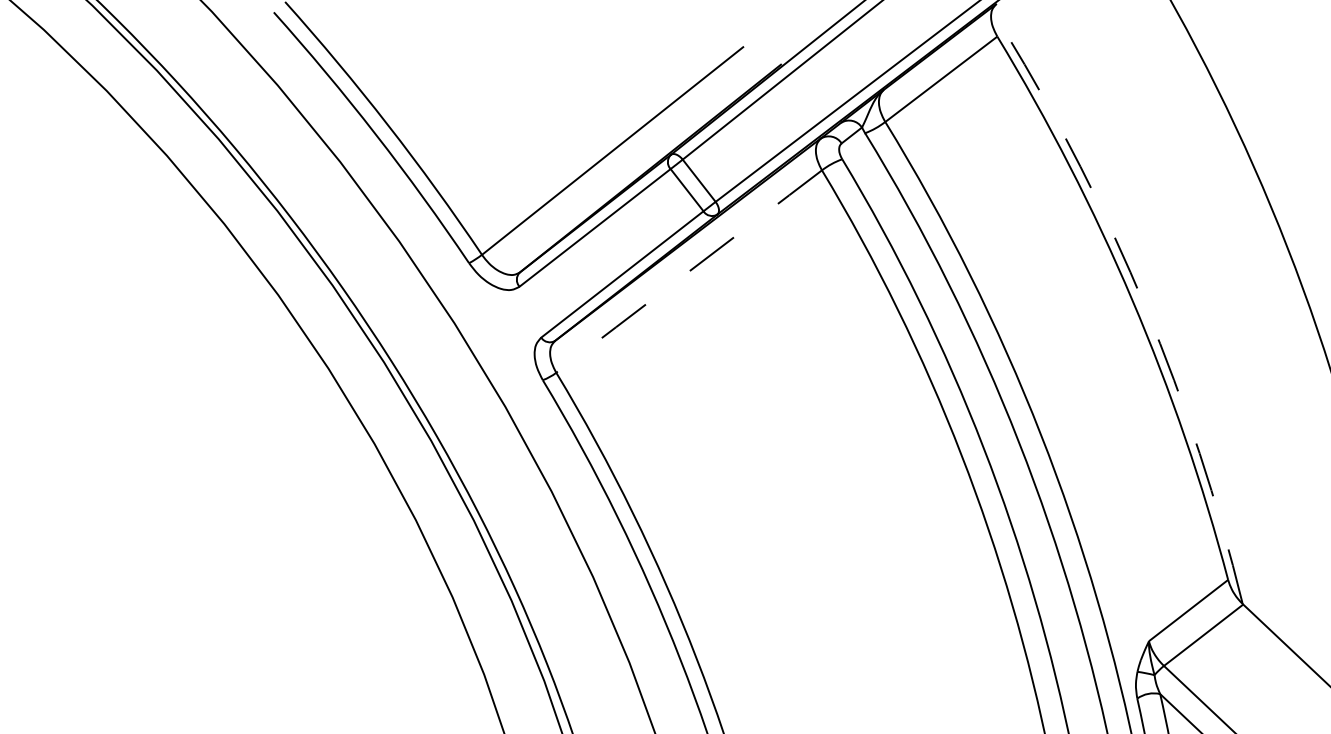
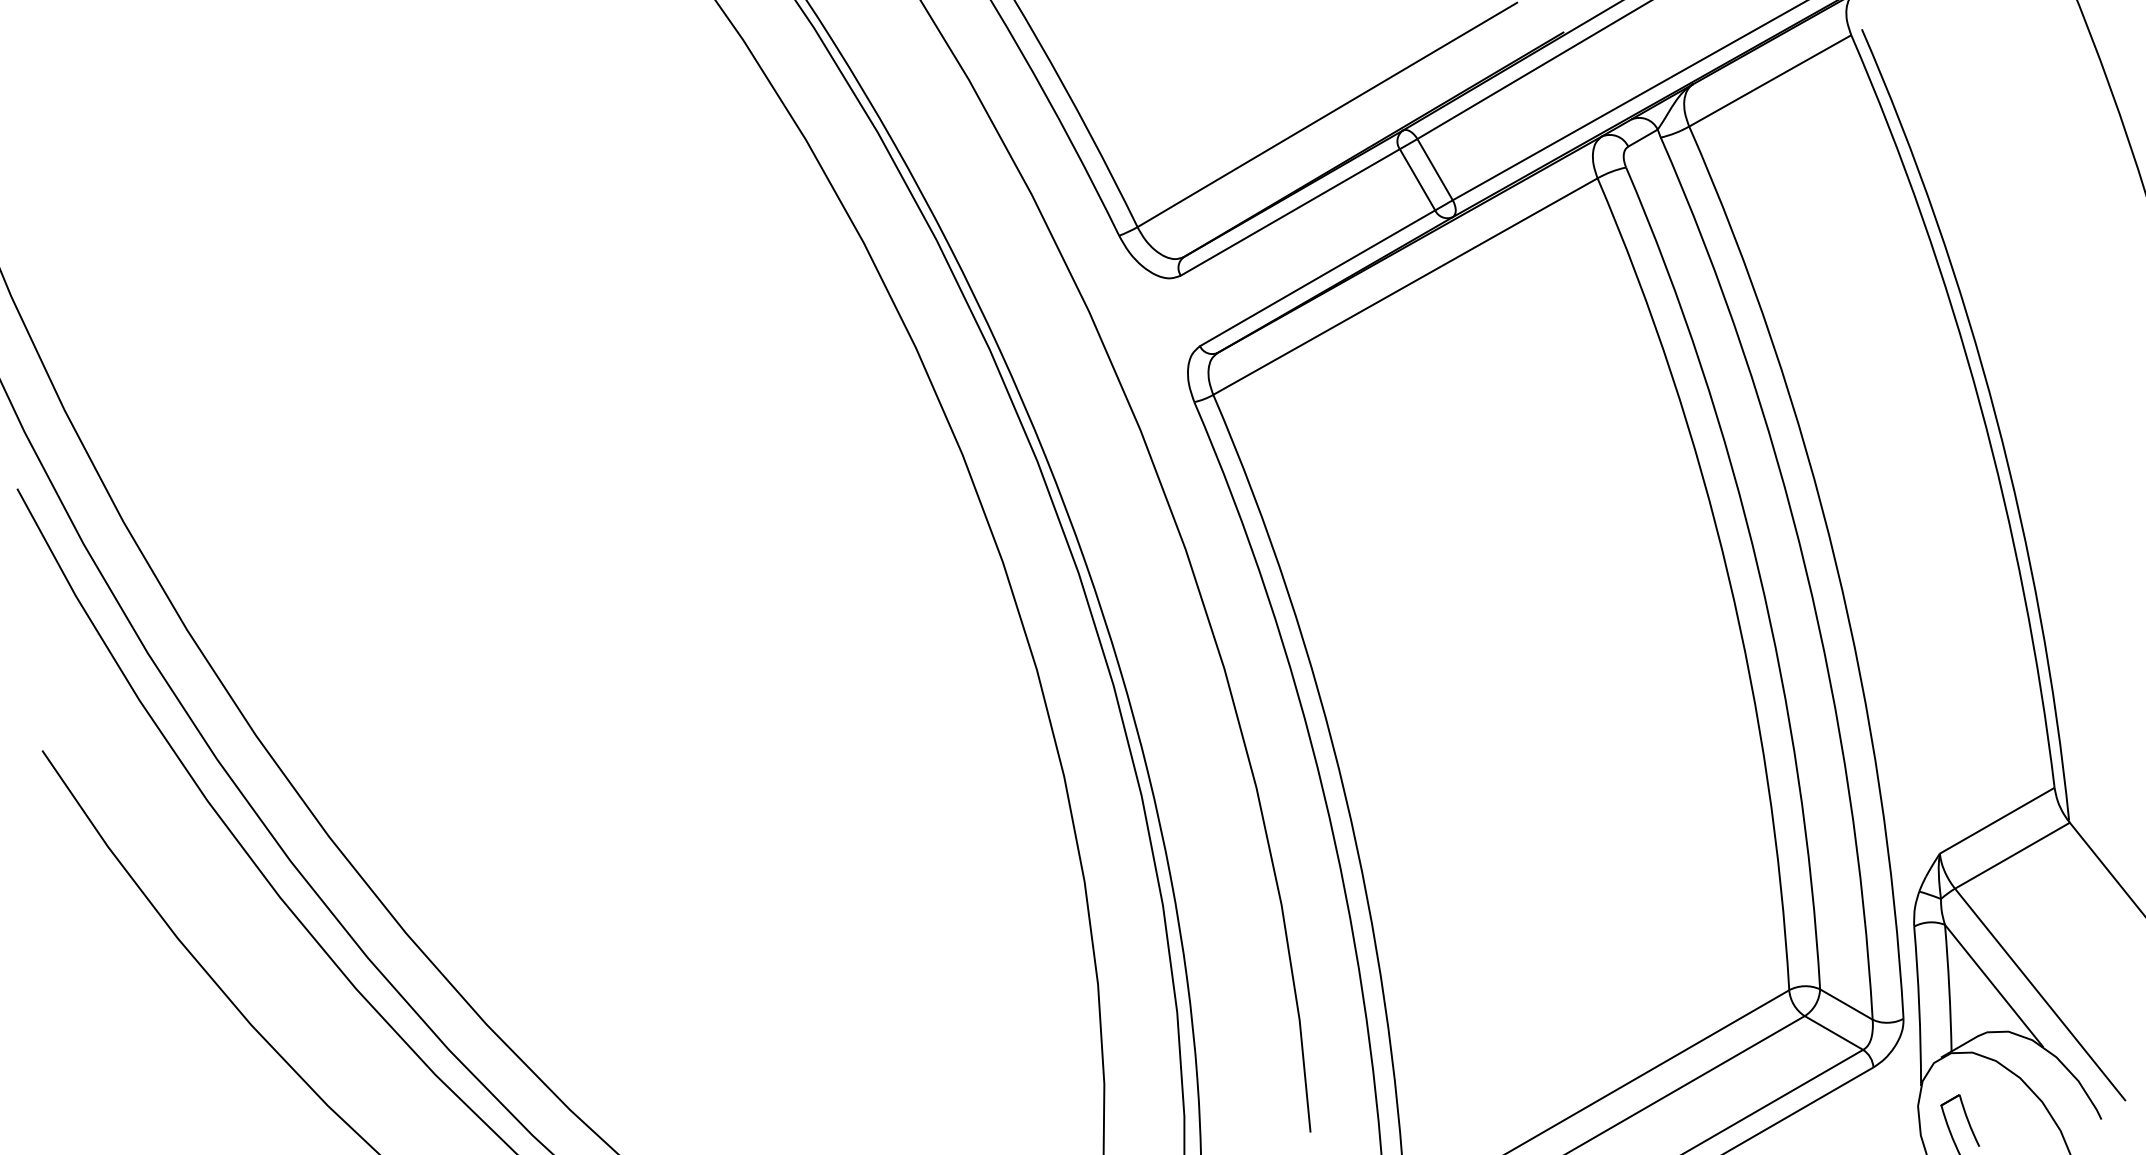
line: (689, 271) -> (1405, 286), dashed -> solid
arc: (1145, 307) -> (1996, 416), dashed -> solid

